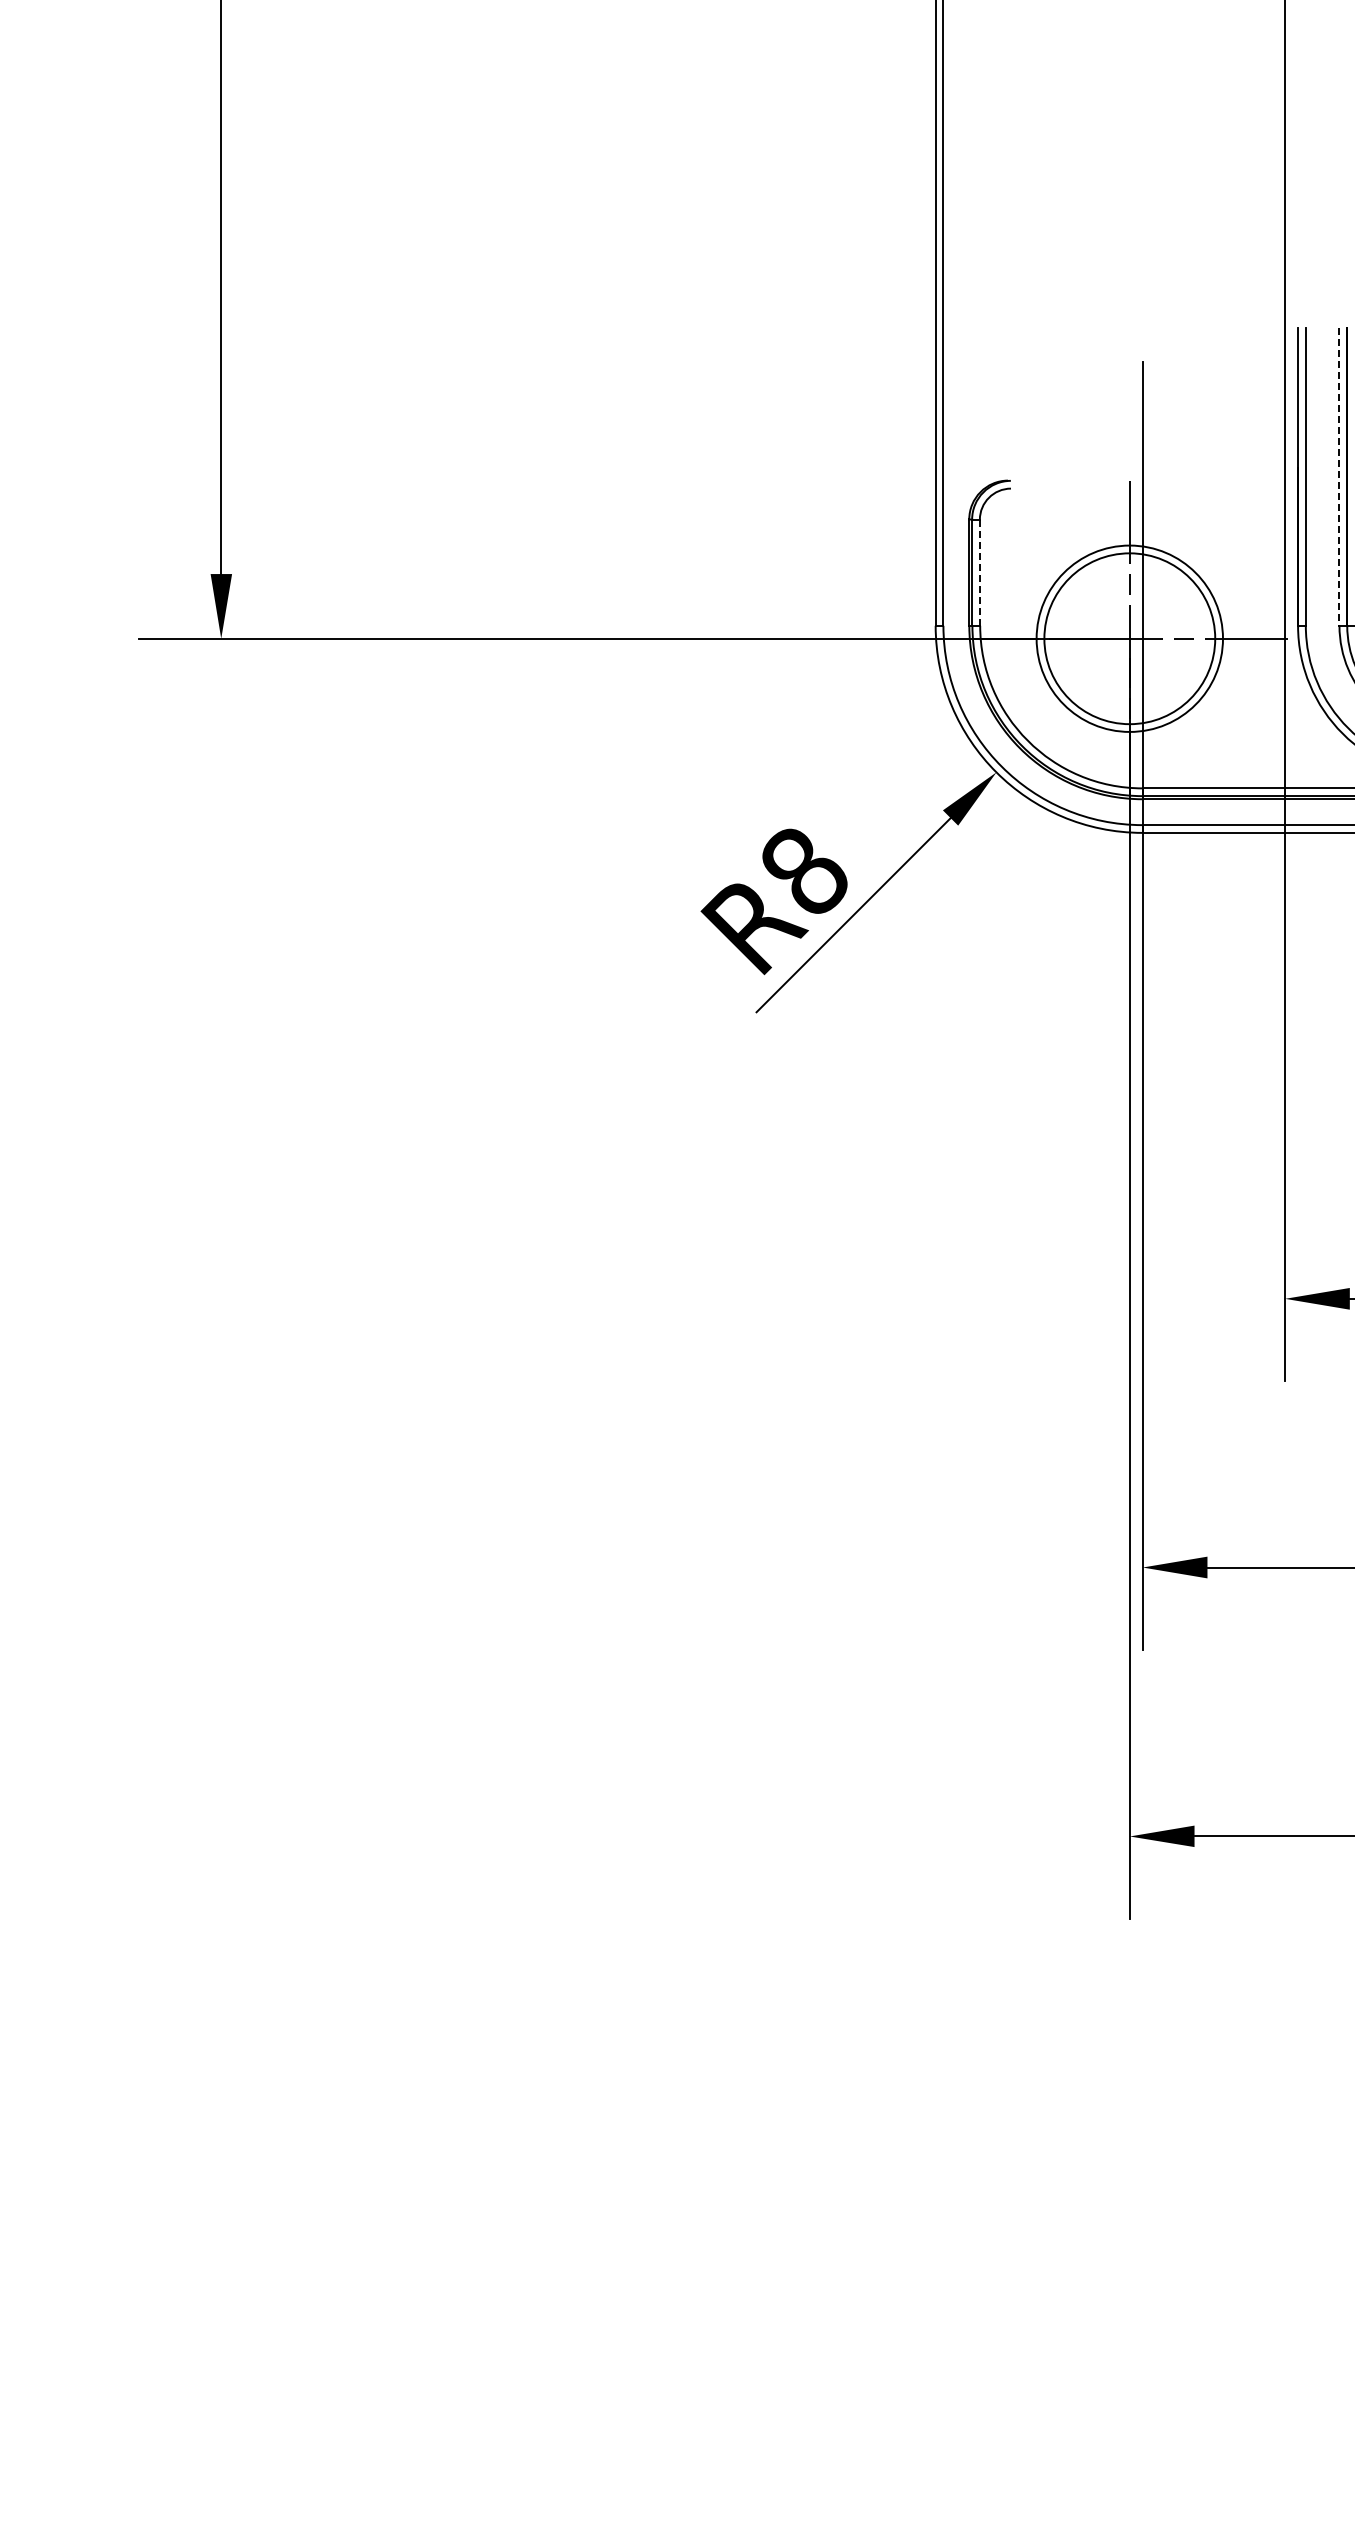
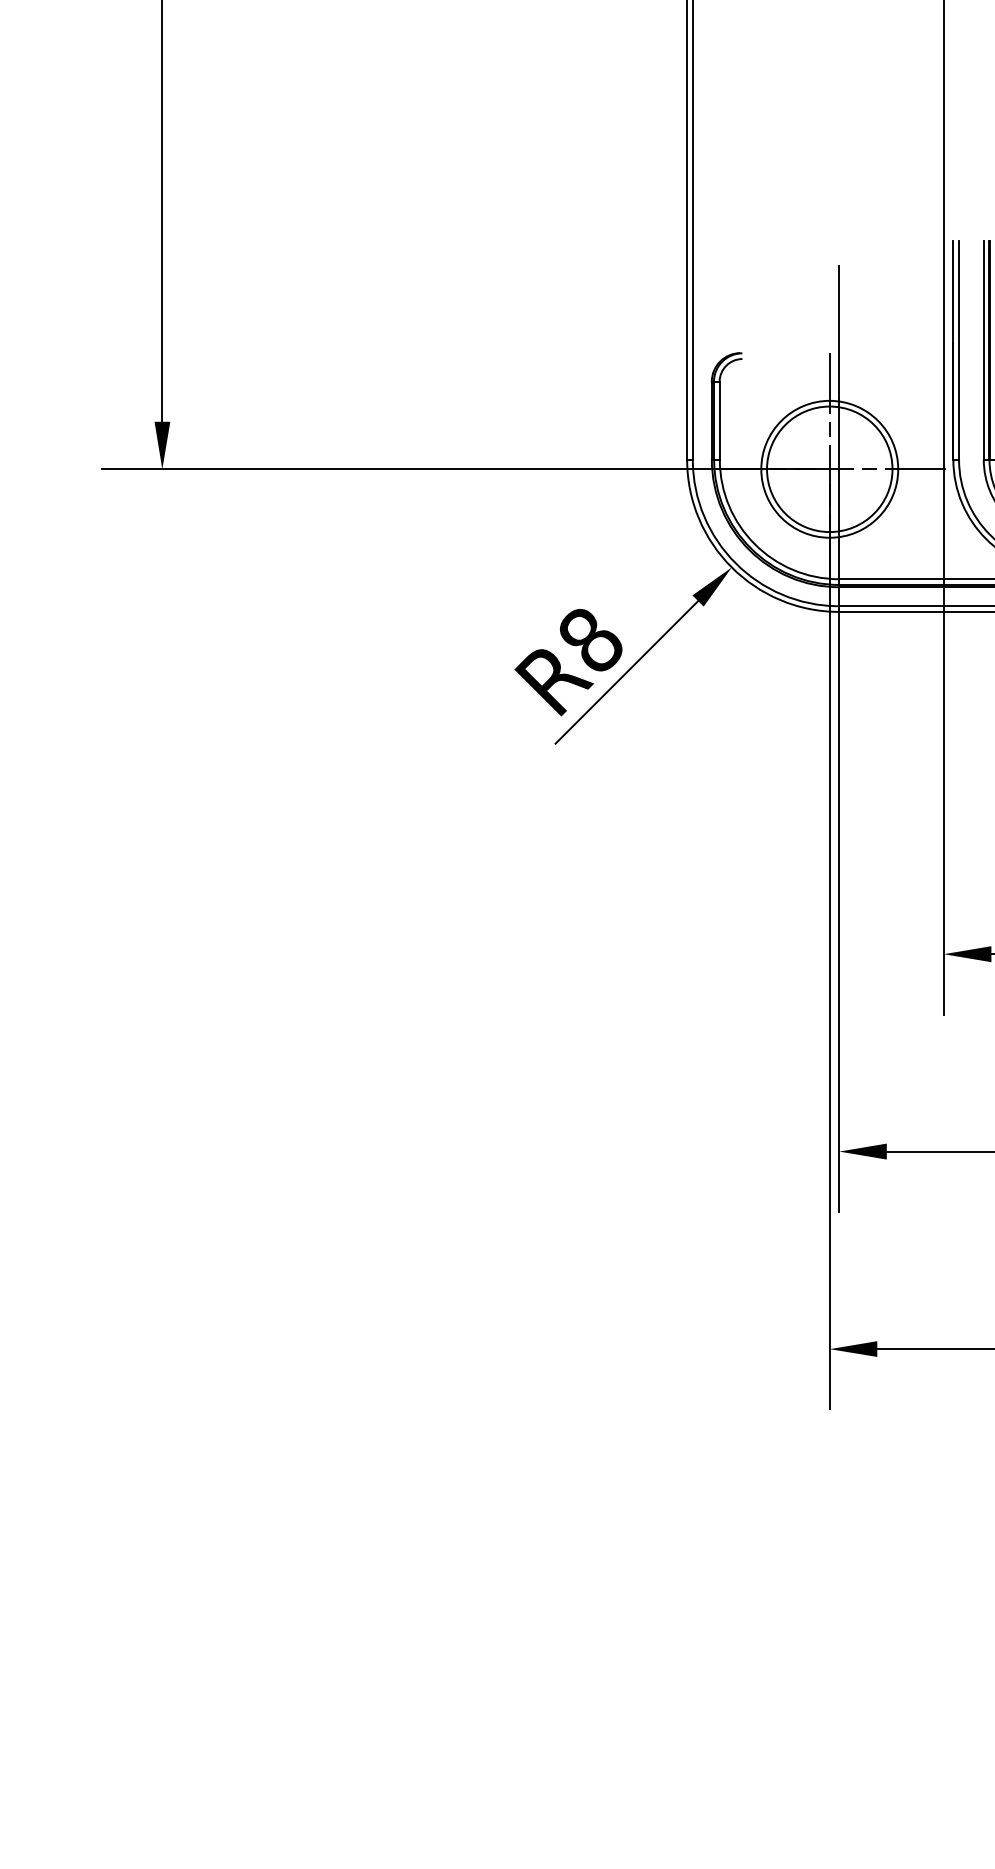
line: (1339, 476) -> (983, 350), dashed -> solid
line: (979, 572) -> (719, 420), dashed -> solid

